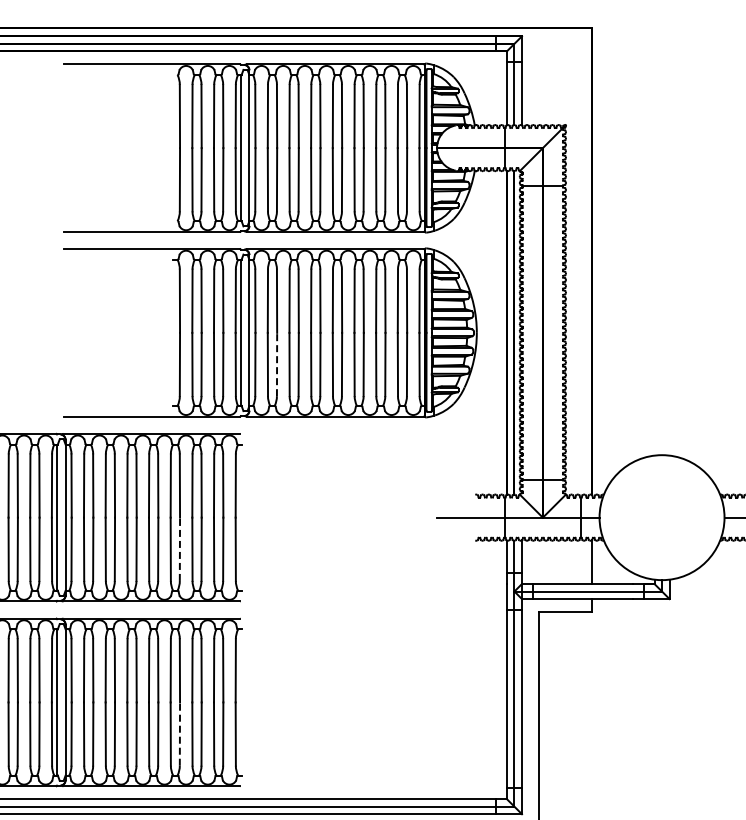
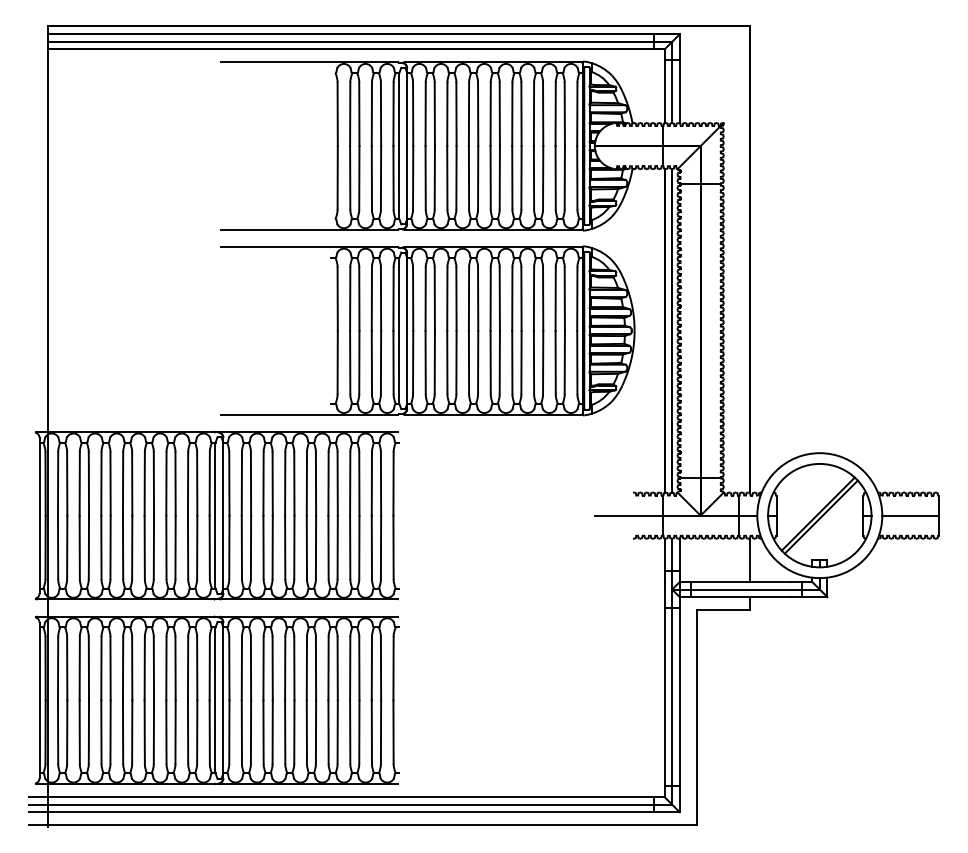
line: (276, 364) -> (434, 362), dashed -> solid
part: (661, 517) -> (819, 515), added
line: (179, 549) -> (337, 547), dashed -> solid
line: (179, 734) -> (337, 732), dashed -> solid

